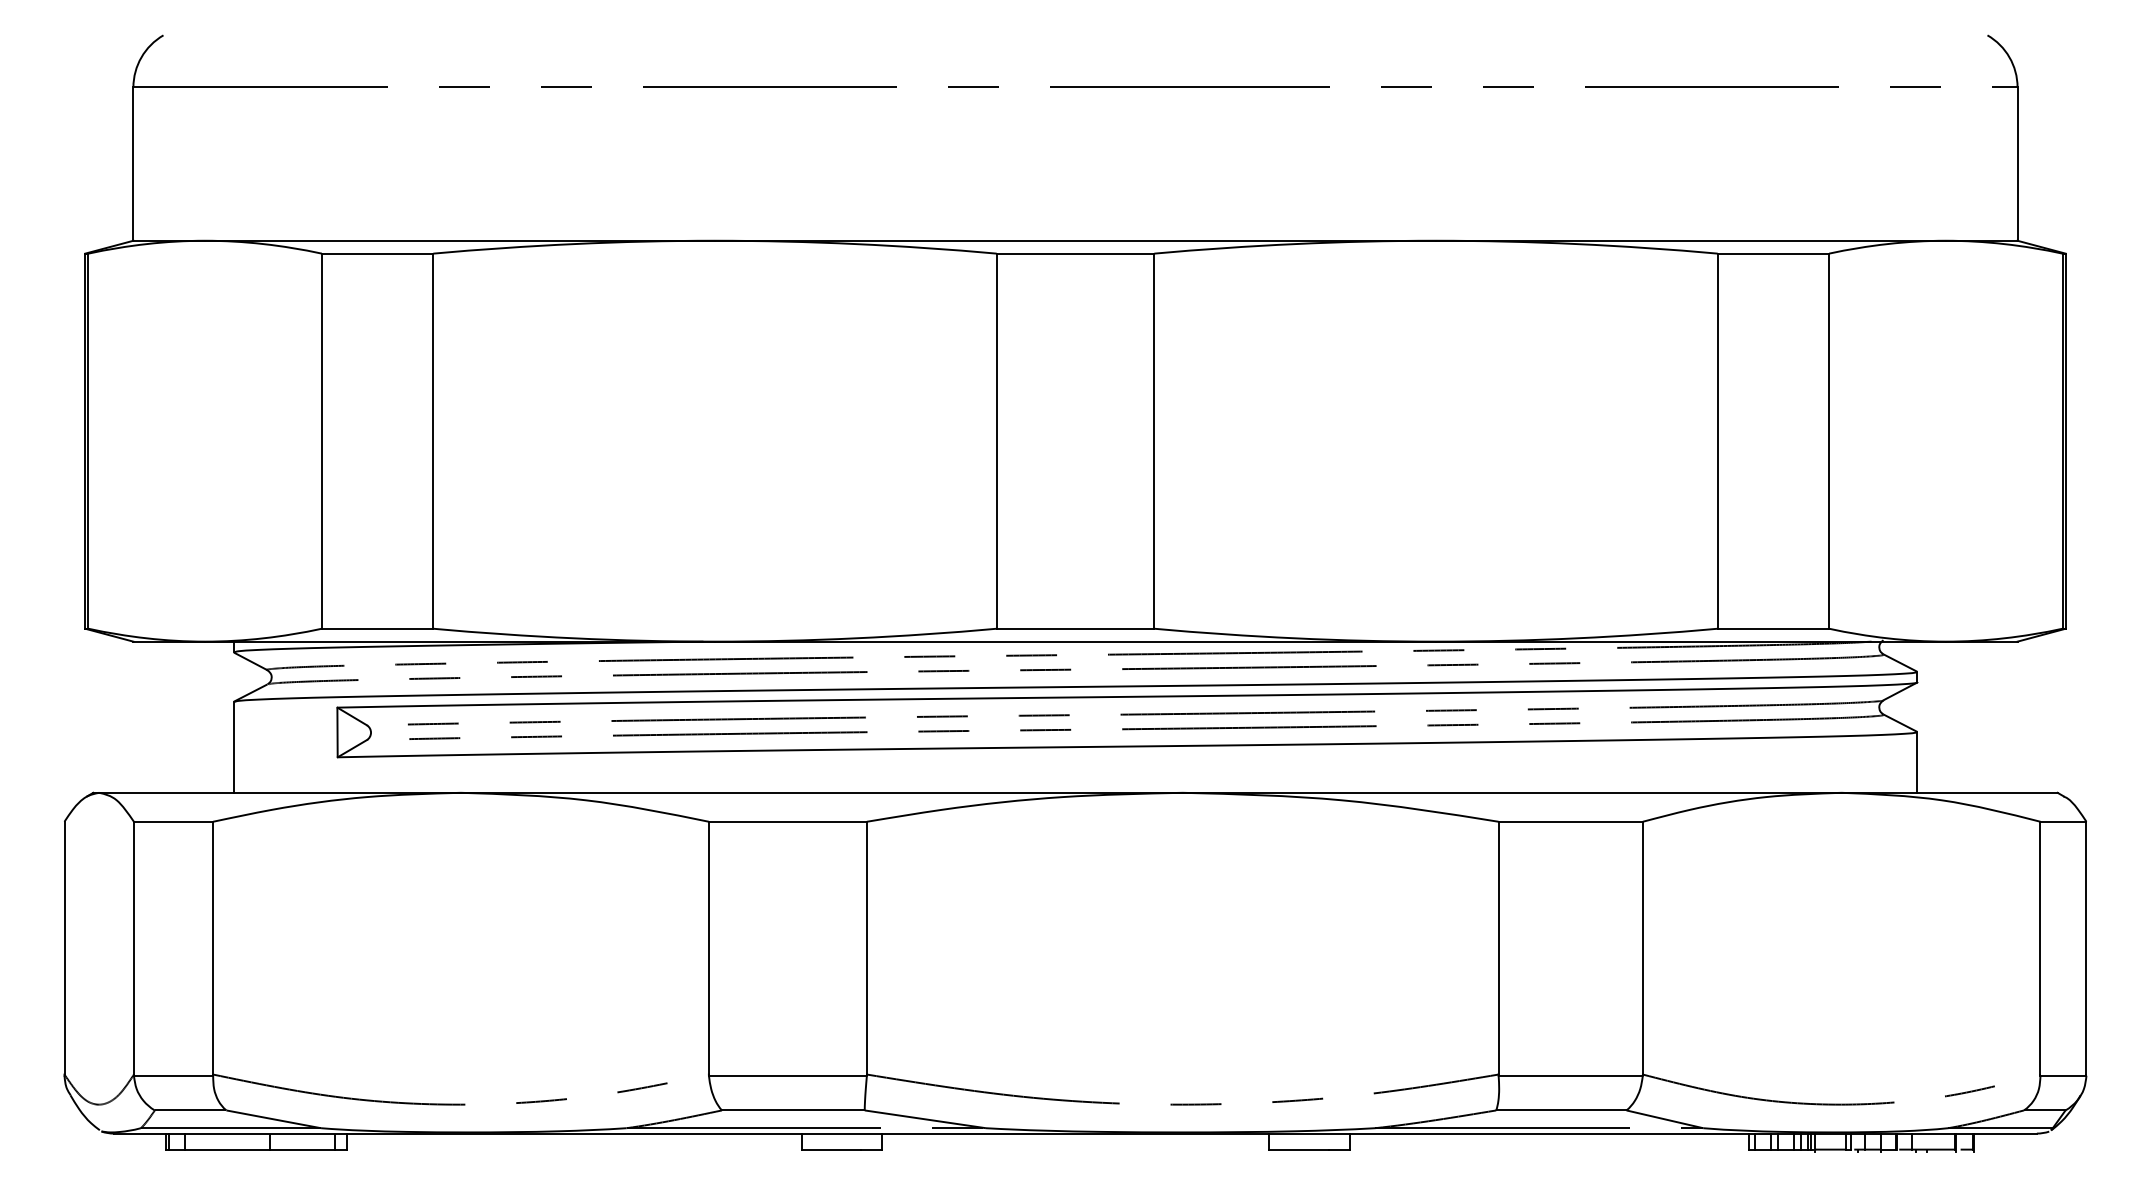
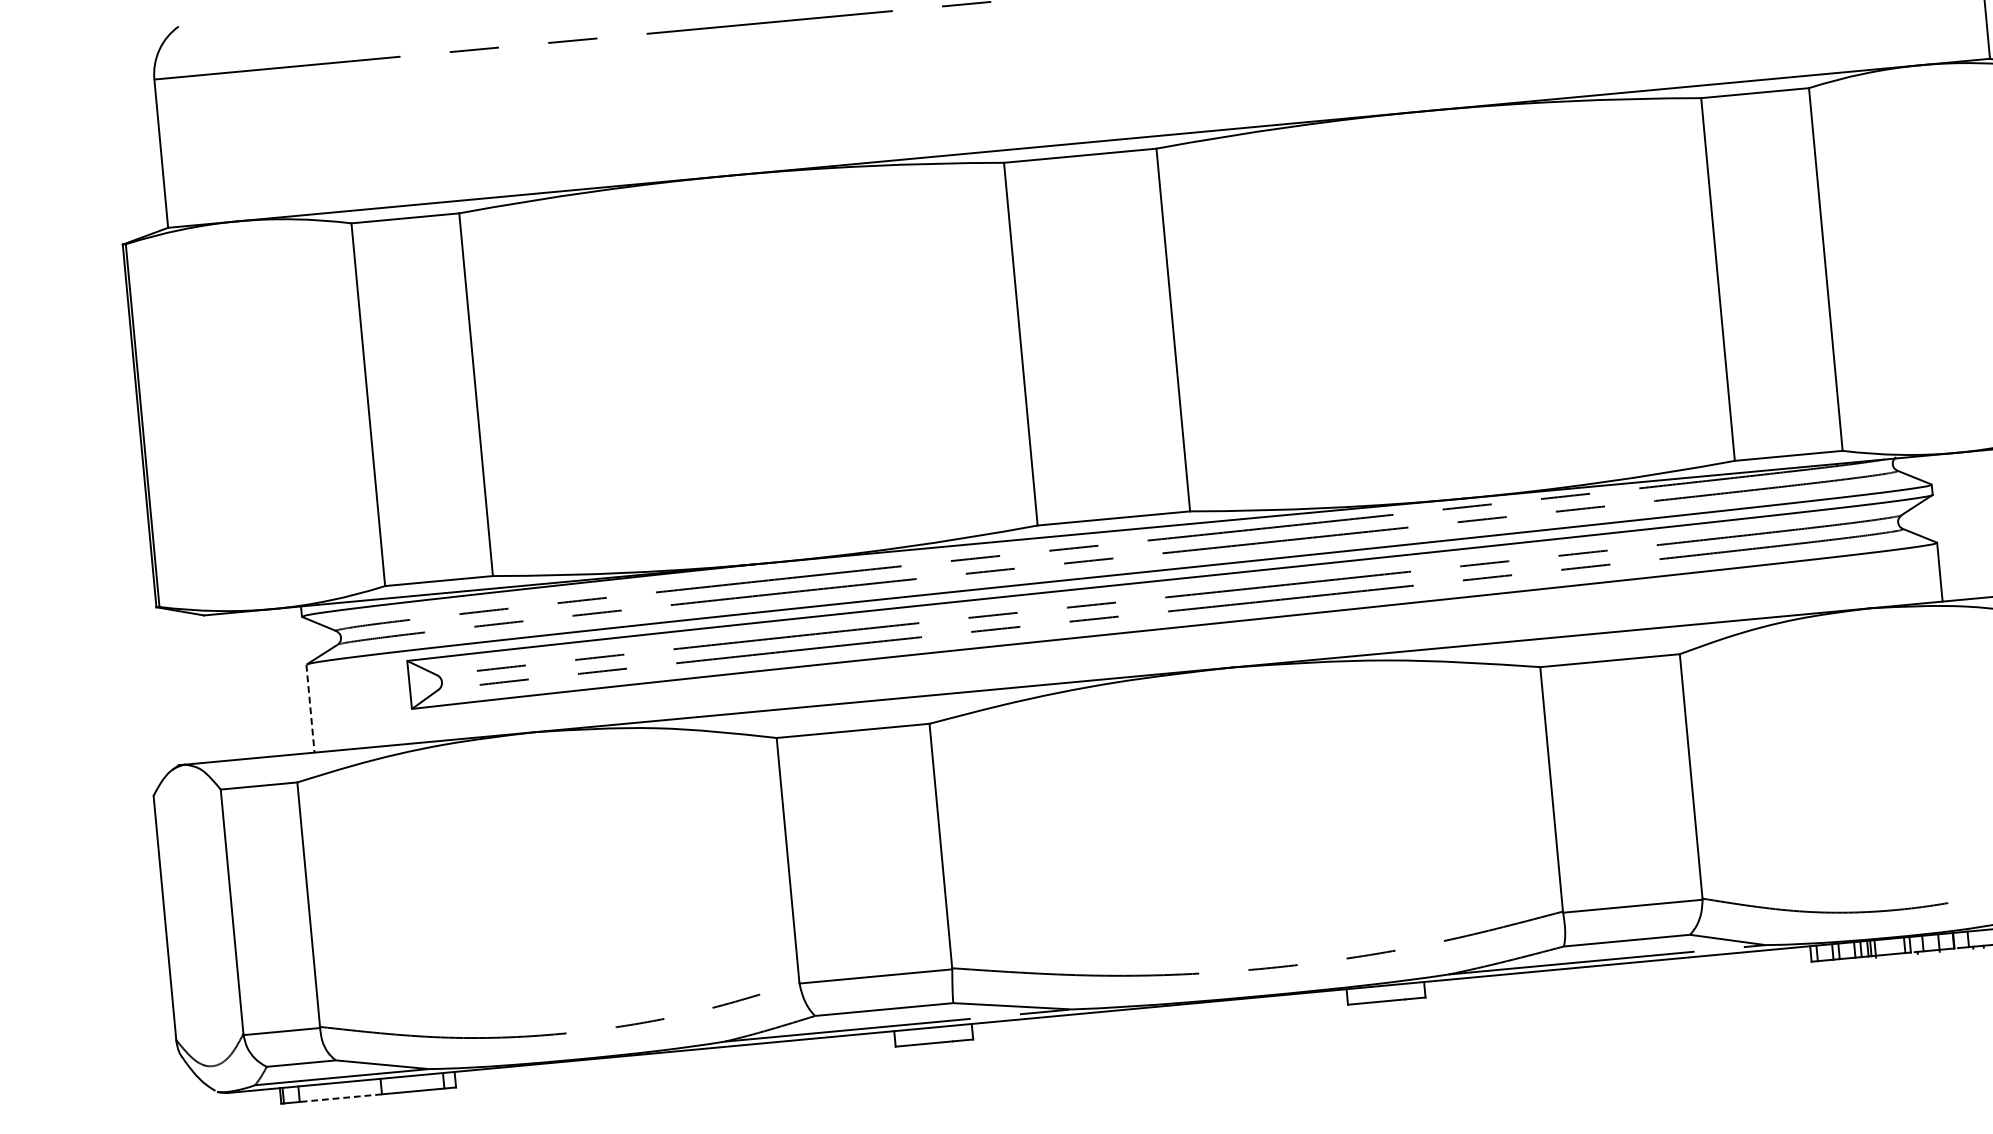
line: (233, 747) -> (310, 708), solid -> dashed
line: (227, 1149) -> (340, 1098), solid -> dashed

